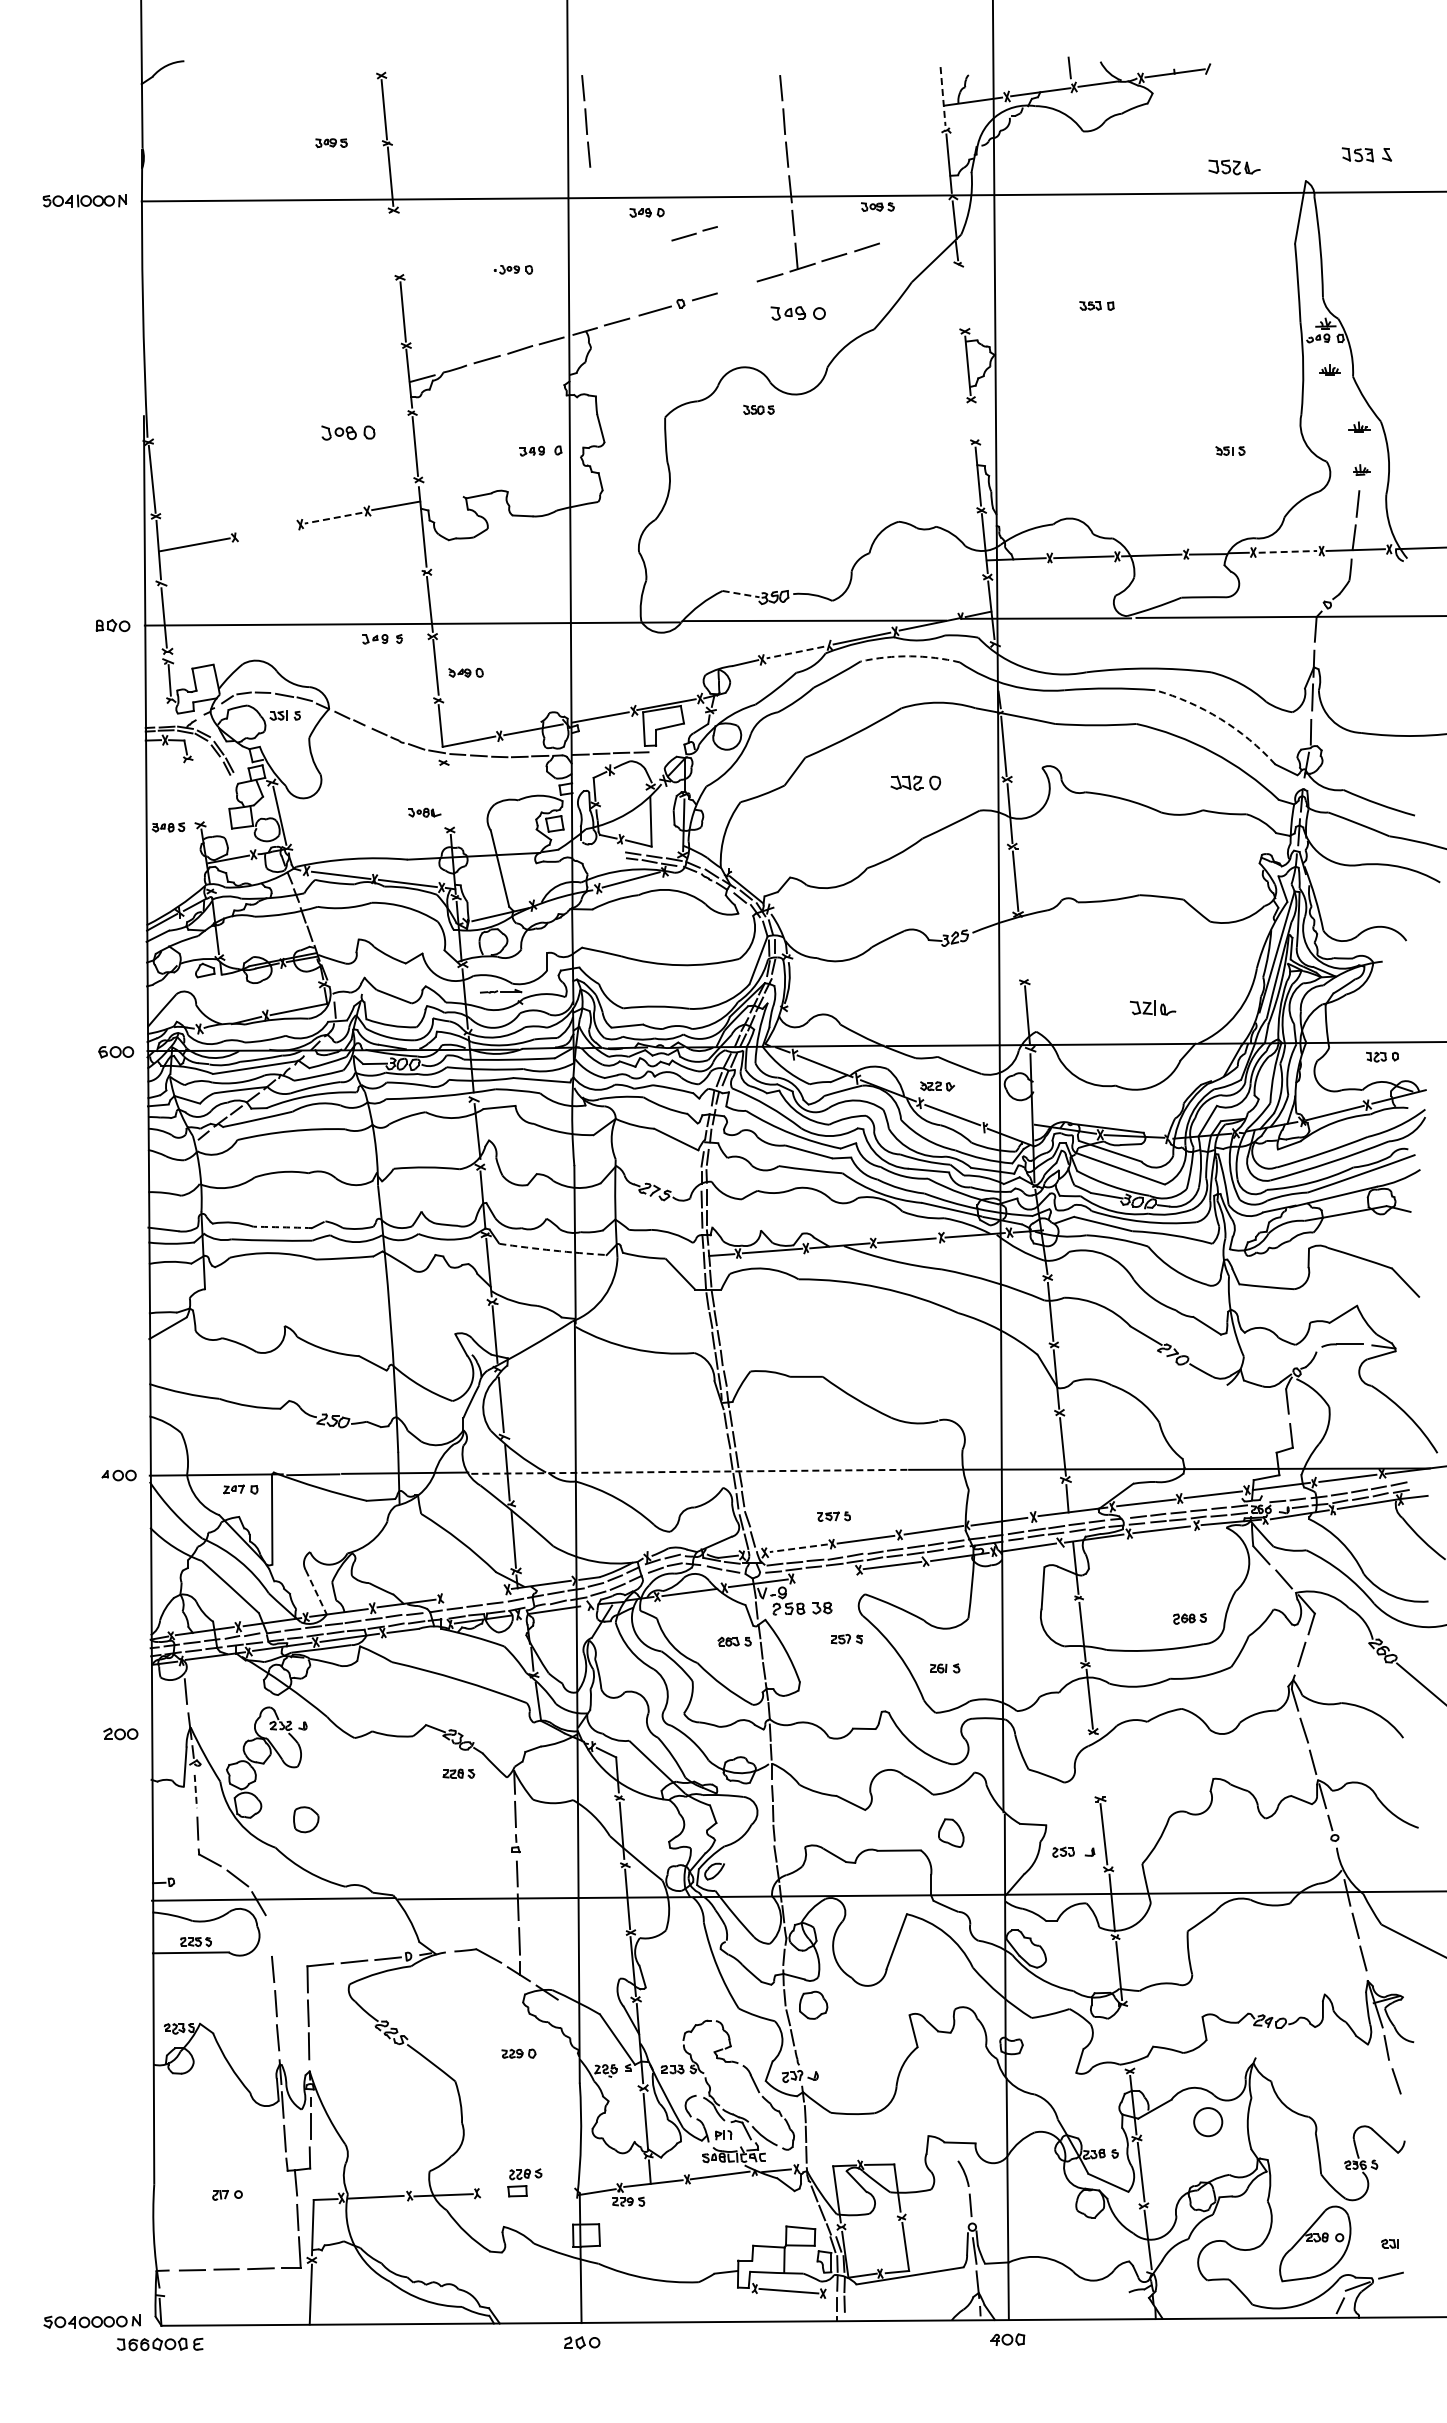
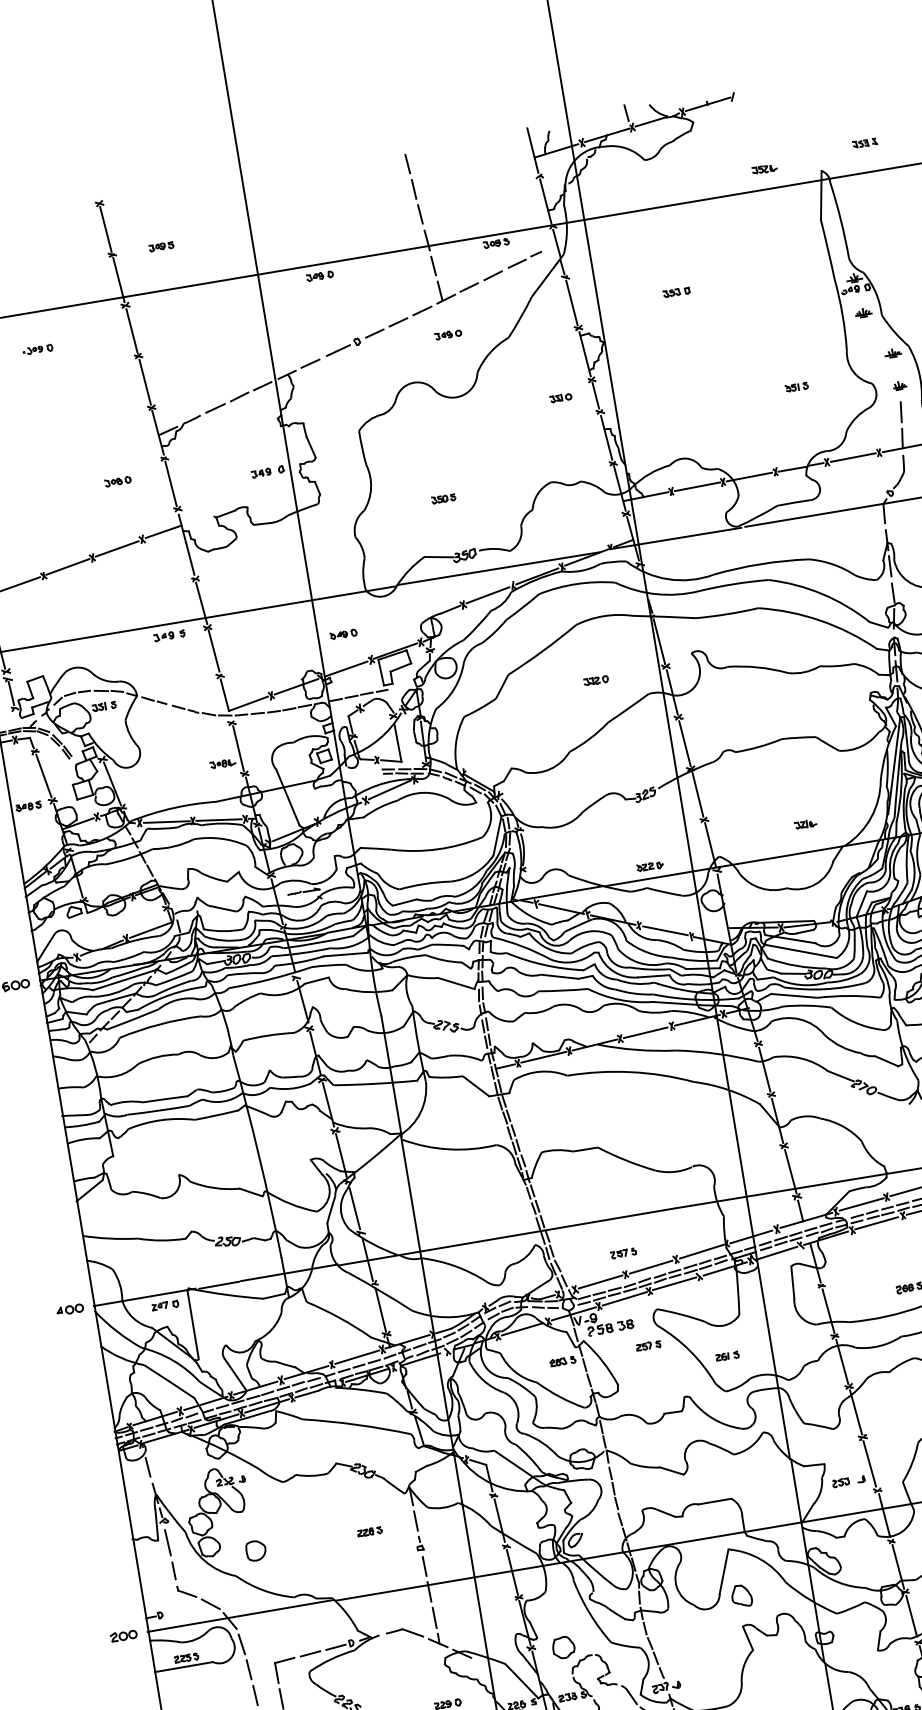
line: (943, 96) -> (533, 150), dashed -> solid
line: (586, 121) -> (262, 213), removed
part: (331, 143) -> (161, 247), moved
part: (1366, 154) -> (864, 143), size x0.62
part: (1233, 167) -> (764, 169), size x0.62
part: (694, 233) -> (524, 259), moved
line: (396, 244) -> (131, 331), added
part: (512, 269) -> (37, 349), moved
line: (737, 287) -> (398, 322), added
line: (961, 297) -> (571, 302), added
part: (797, 313) -> (447, 334), size x0.62
part: (758, 409) -> (443, 498), moved
part: (928, 416) -> (561, 397), added
line: (972, 420) -> (595, 395), added
part: (348, 432) -> (118, 481), size x0.62
line: (333, 518) -> (117, 549), dashed -> solid
line: (267, 530) -> (67, 566), added
line: (1288, 551) -> (853, 457), dashed -> solid
line: (741, 594) -> (439, 557), dashed -> solid
line: (794, 652) -> (487, 595), dashed -> solid
arc: (910, 656) -> (576, 584), dashed -> solid
part: (465, 672) -> (343, 634), moved
arc: (1220, 718) -> (822, 593), dashed -> solid
part: (915, 783) -> (596, 681), size x0.62
line: (193, 791) -> (43, 775), added
line: (446, 796) -> (237, 748), added
line: (1021, 947) -> (697, 793), added
part: (1152, 1008) -> (805, 824), size x0.62
part: (937, 1086) -> (650, 866), moved
arc: (282, 1227) -> (165, 1099), dashed -> solid
arc: (552, 1250) -> (375, 1083), dashed -> solid
line: (688, 1471) -> (506, 1236), dashed -> solid
line: (798, 1548) -> (600, 1282), dashed -> solid
line: (825, 1574) -> (624, 1298), added
line: (316, 1592) -> (236, 1375), dashed -> solid
line: (473, 1594) -> (356, 1357), added
part: (120, 1733) -> (123, 1635), moved
line: (1096, 1765) -> (855, 1412), added
part: (458, 1773) -> (369, 1531), moved
line: (195, 1791) -> (167, 1542), dashed -> solid
part: (951, 1832) -> (741, 1595), moved
line: (269, 1935) -> (242, 1644), added
part: (813, 2004) -> (563, 1646), moved
line: (1125, 2036) -> (911, 1616), added

